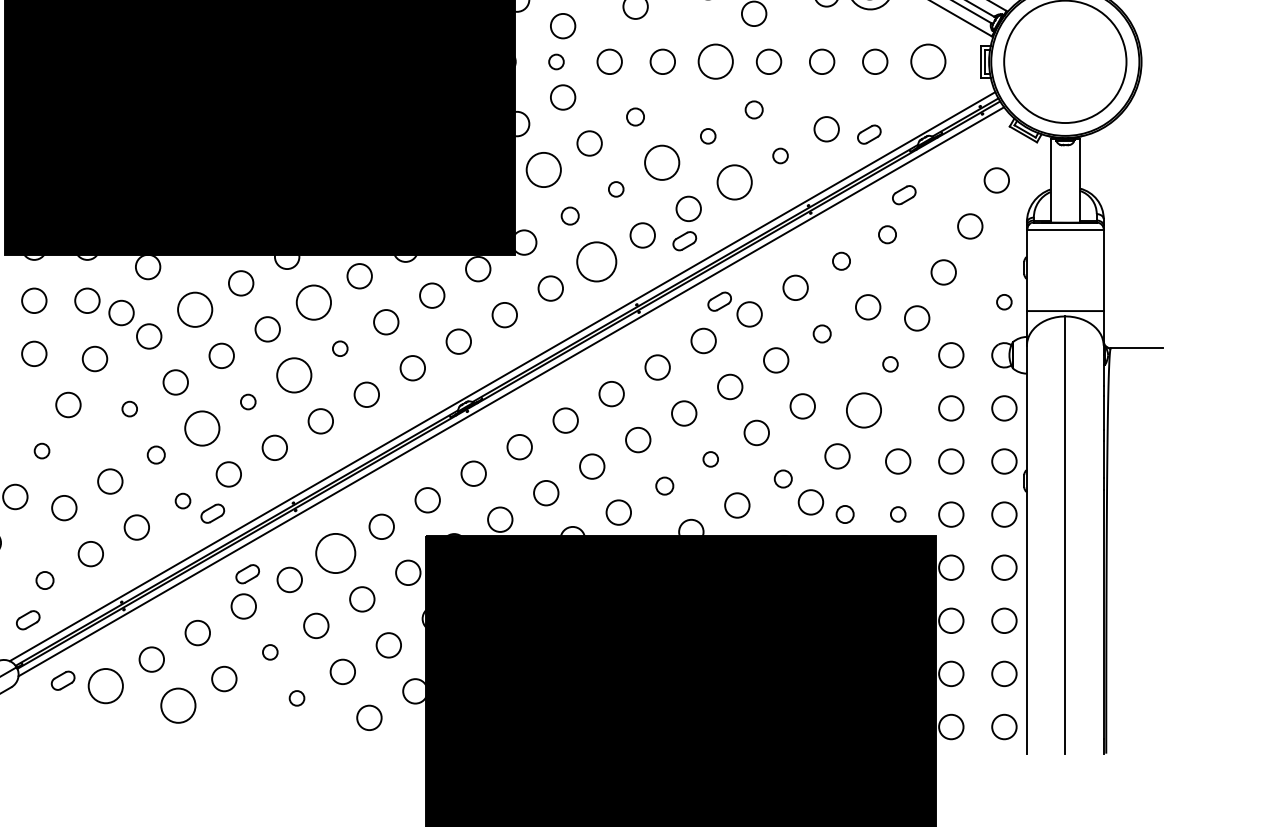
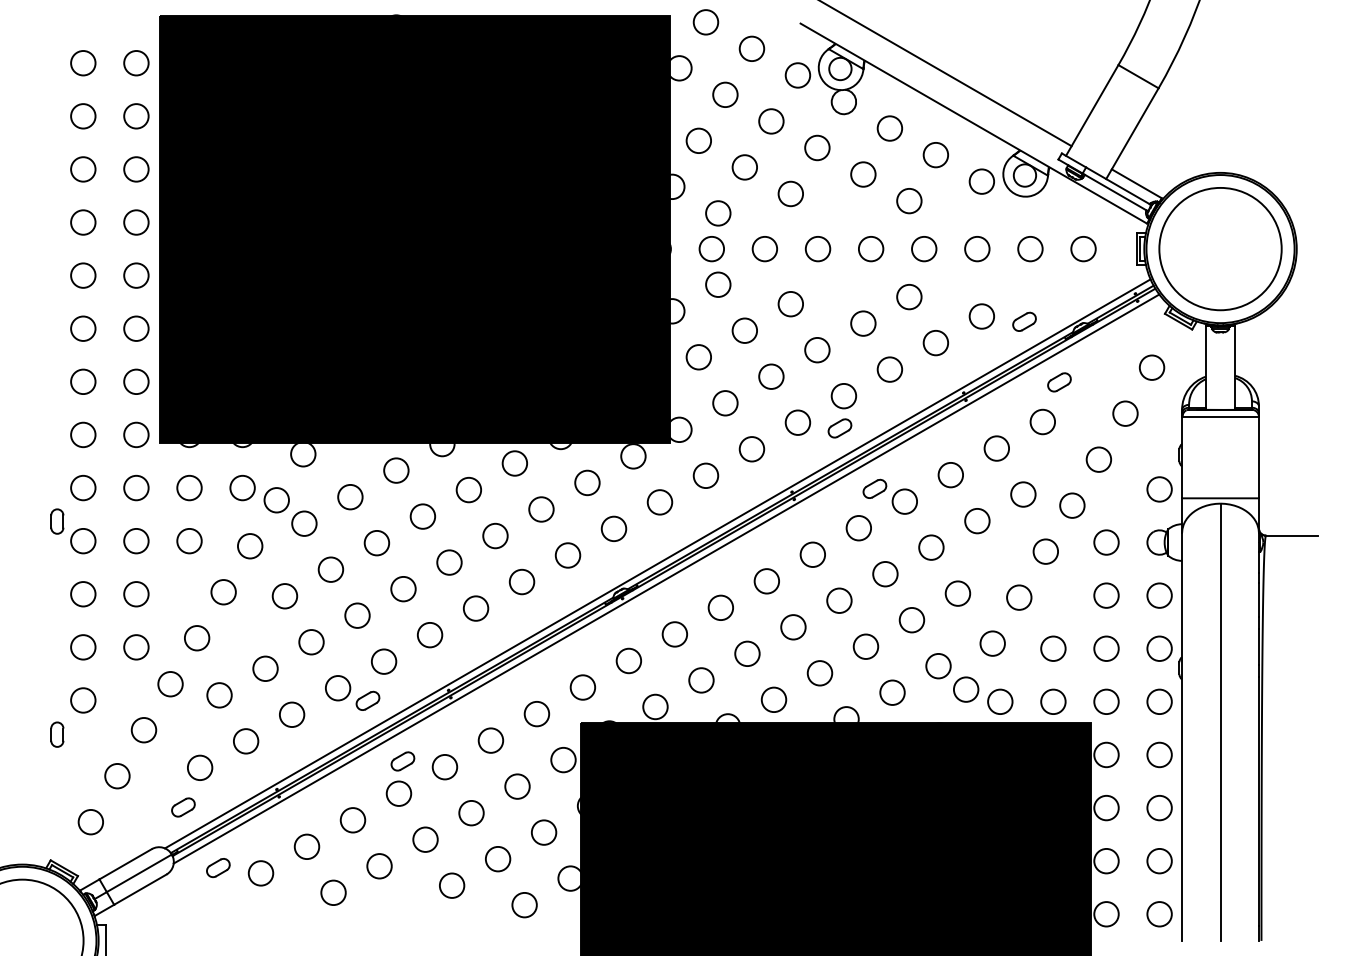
circle: (556, 62) -> (711, 249), size x1.67
circle: (716, 62) -> (871, 249), size x0.71
circle: (928, 62) -> (1083, 249), size x0.71
circle: (754, 110) -> (909, 297), size x1.43
circle: (635, 117) -> (790, 304), size x1.43
circle: (708, 136) -> (863, 323), size x1.67
circle: (780, 156) -> (935, 343), size x1.67
circle: (662, 163) -> (817, 350), size x0.71
circle: (543, 170) -> (698, 357), size x0.71
circle: (734, 182) -> (889, 369), size x0.71
circle: (616, 189) -> (771, 376), size x1.67
circle: (570, 216) -> (725, 403), size x1.43
circle: (887, 234) -> (1042, 421), size x1.43
circle: (841, 261) -> (996, 448), size x1.43
circle: (596, 262) -> (751, 449), size x0.62
circle: (1004, 302) -> (1159, 489), size x1.67
circle: (313, 303) -> (468, 490), size x0.71
circle: (195, 310) -> (350, 497), size x0.71
circle: (822, 334) -> (977, 521), size x1.43
circle: (340, 348) -> (495, 535), size x1.67
circle: (890, 364) -> (1045, 551), size x1.67
circle: (294, 375) -> (449, 562), size x0.71
circle: (248, 402) -> (403, 589), size x1.67
circle: (129, 409) -> (284, 596), size x1.67
circle: (864, 410) -> (1019, 597), size x0.71
circle: (202, 428) -> (357, 615), size x0.71
circle: (42, 451) -> (197, 638), size x1.67
circle: (156, 455) -> (311, 642), size x1.43
circle: (710, 459) -> (865, 646), size x1.67
circle: (783, 479) -> (938, 666), size x1.43
circle: (664, 486) -> (819, 673), size x1.43
circle: (183, 501) -> (338, 688), size x1.67
circle: (845, 514) -> (1000, 701), size x1.43
circle: (898, 514) -> (1053, 701), size x1.67
circle: (335, 553) -> (490, 740), size x0.62
circle: (45, 580) -> (200, 767), size x1.43
circle: (270, 652) -> (425, 839), size x1.67
circle: (105, 686) -> (260, 873), size x0.71
circle: (297, 698) -> (452, 885), size x1.67
circle: (178, 705) -> (333, 892), size x0.71

